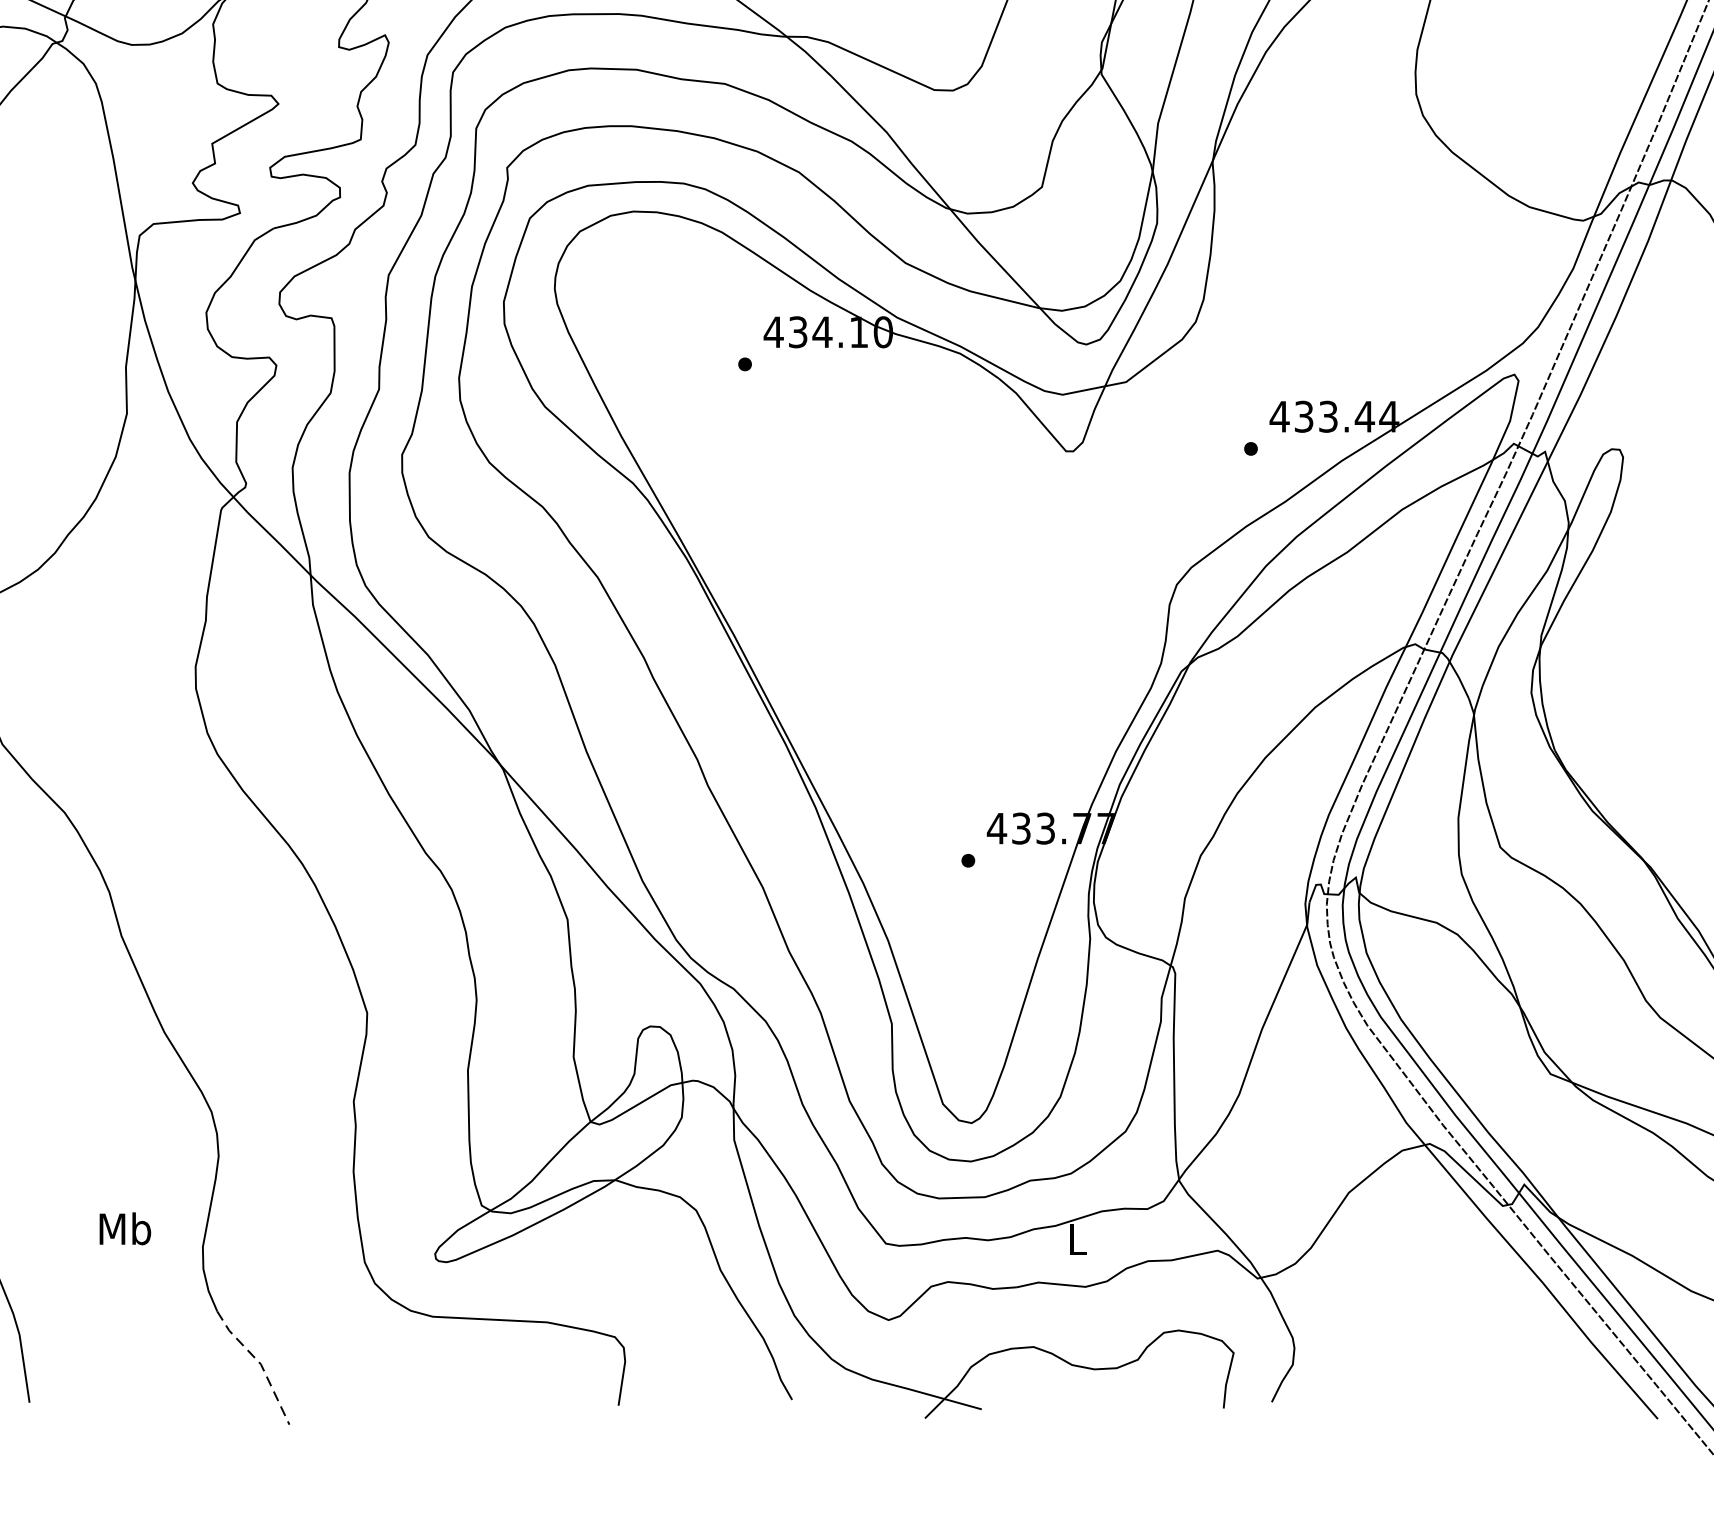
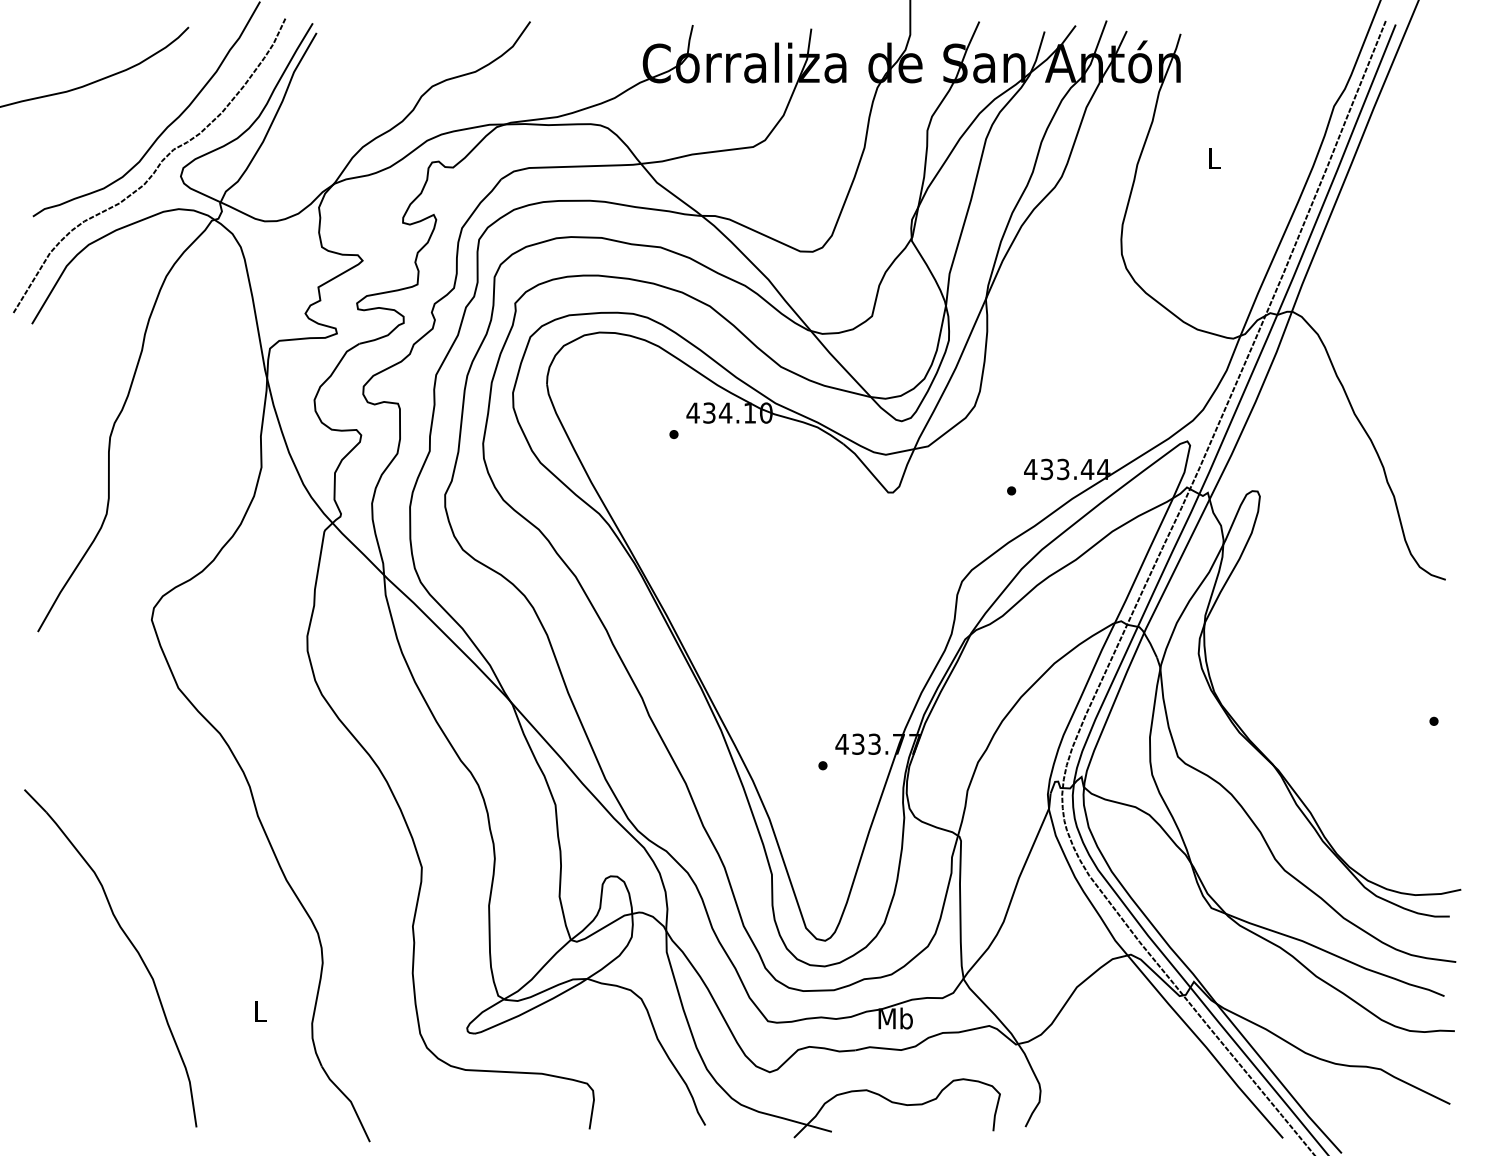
text: (125, 1229) -> (260, 1011), Mb -> L
text: (1077, 1239) -> (895, 1018), L -> Mb
line: (260, 1363) -> (350, 1101), dashed -> solid

